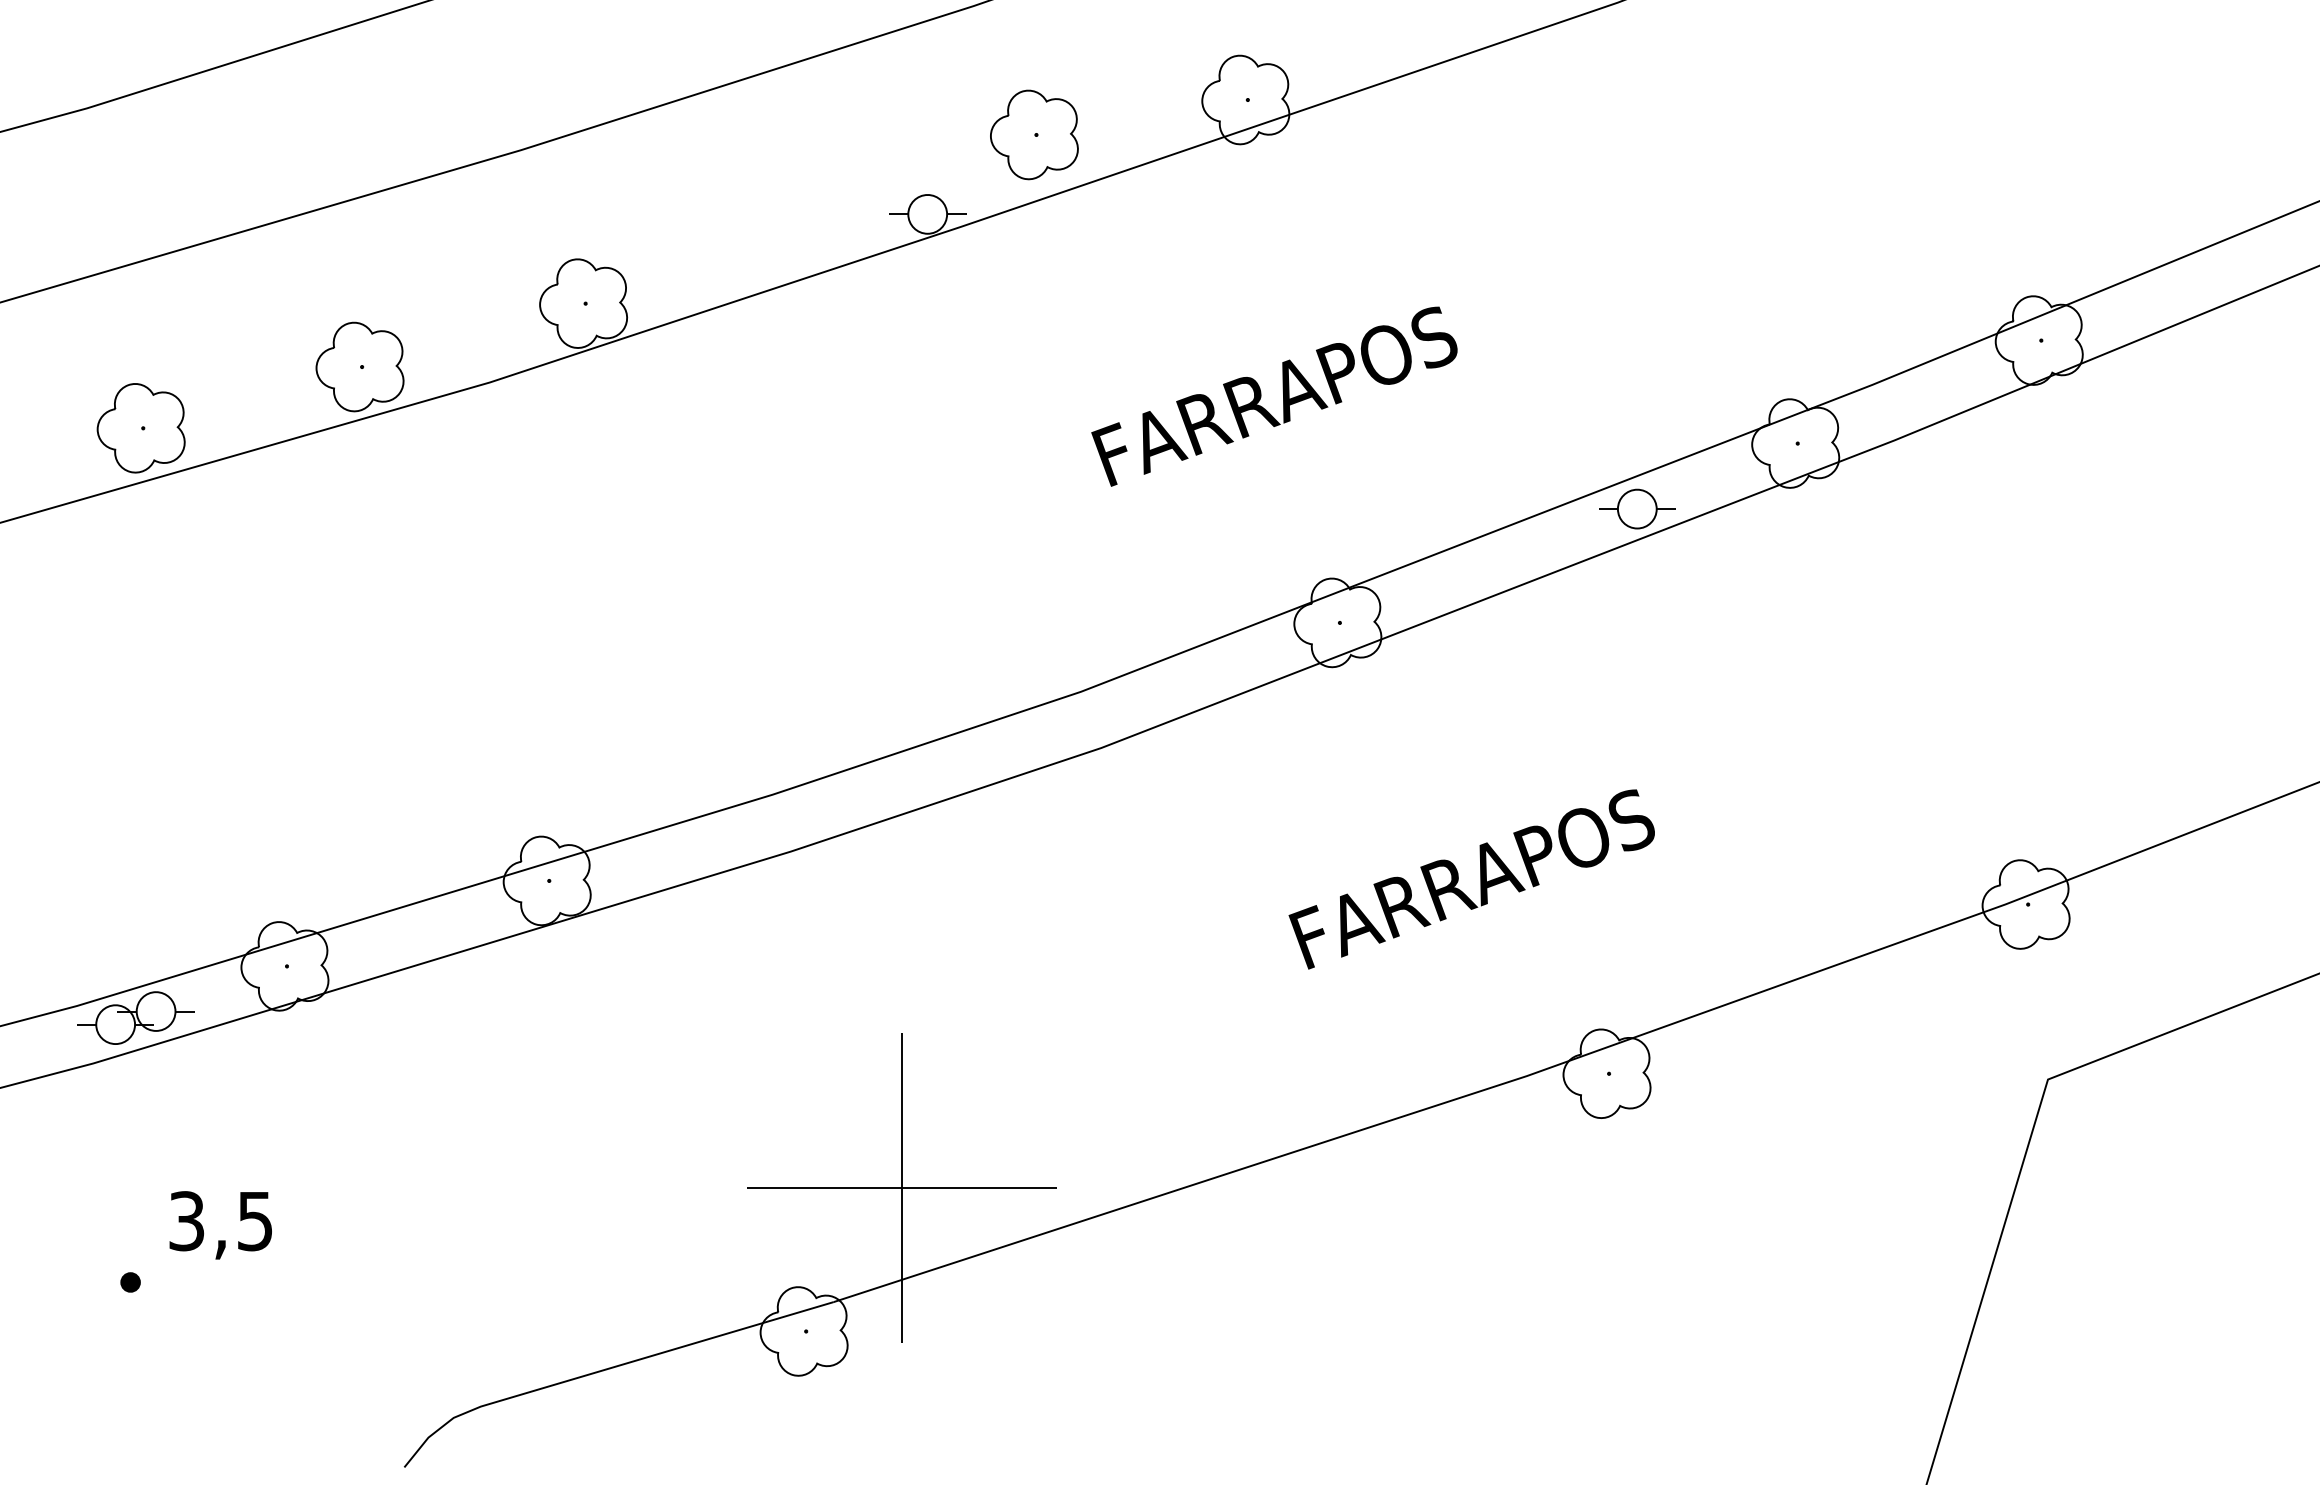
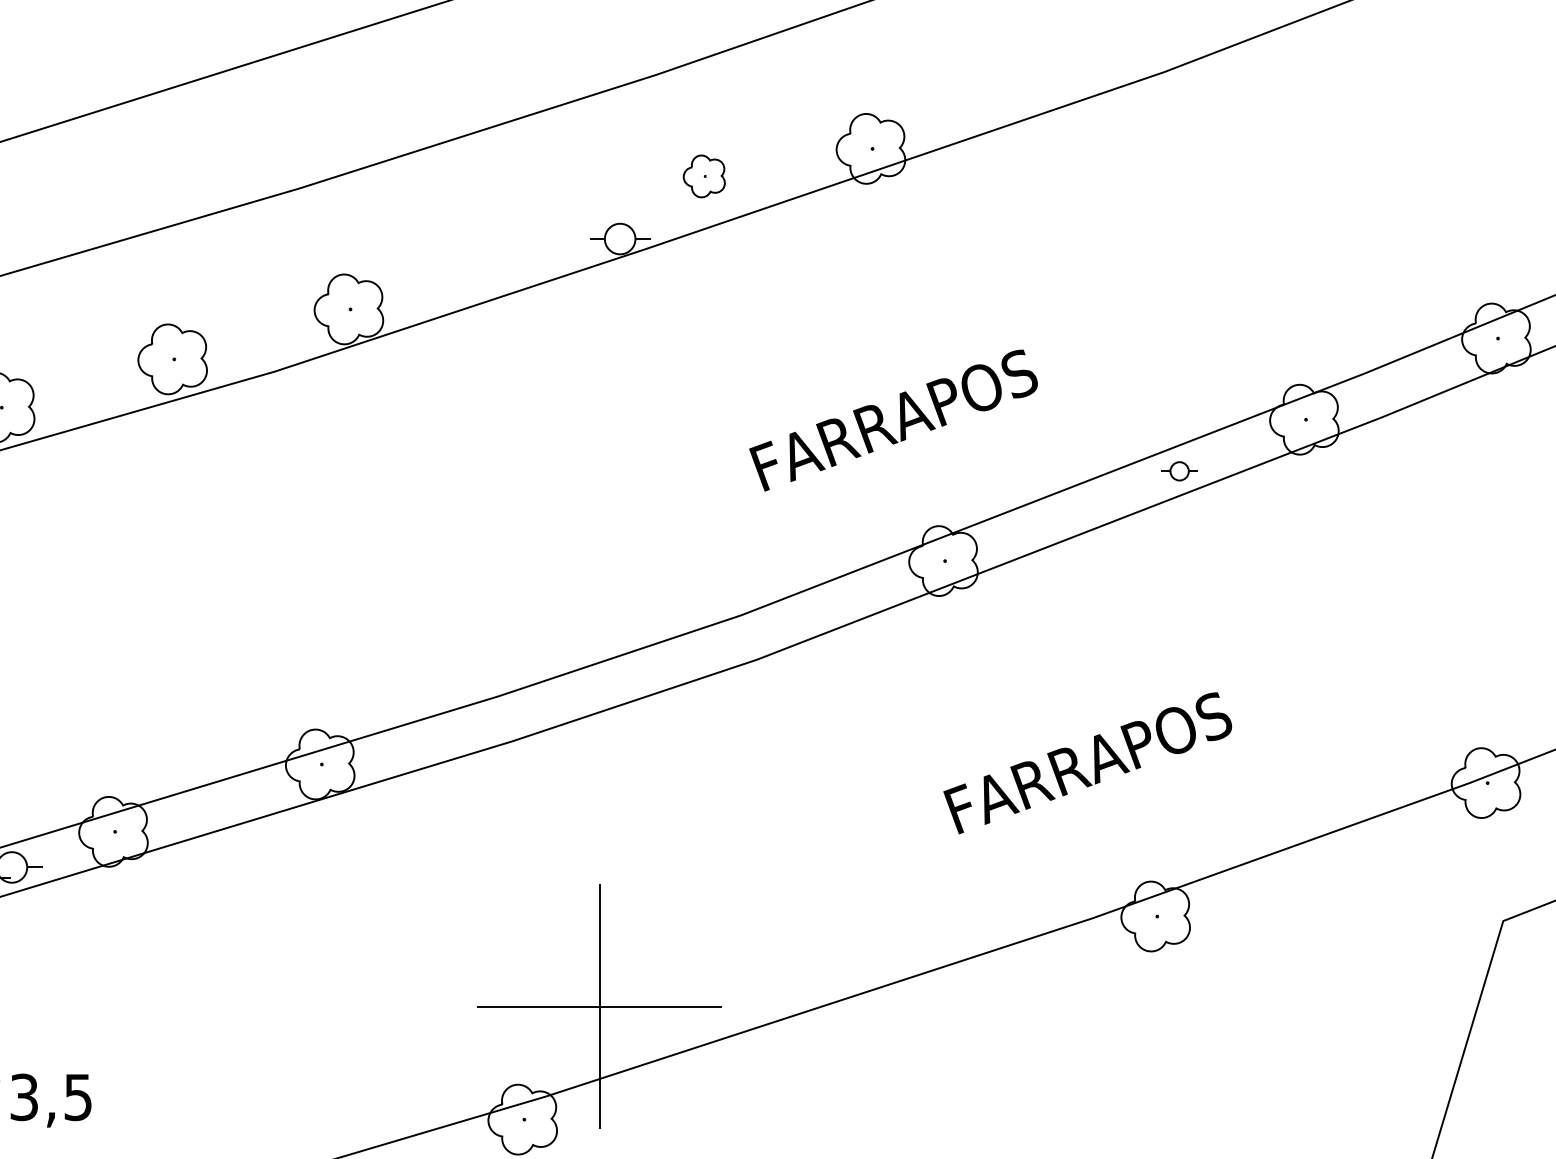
part: (1034, 134) -> (704, 176), size x0.6
text: (1274, 396) -> (893, 420), moved
part: (1637, 508) -> (1179, 470), size x0.6
text: (1471, 879) -> (1087, 763), moved
text: (220, 1225) -> (50, 1100), moved

